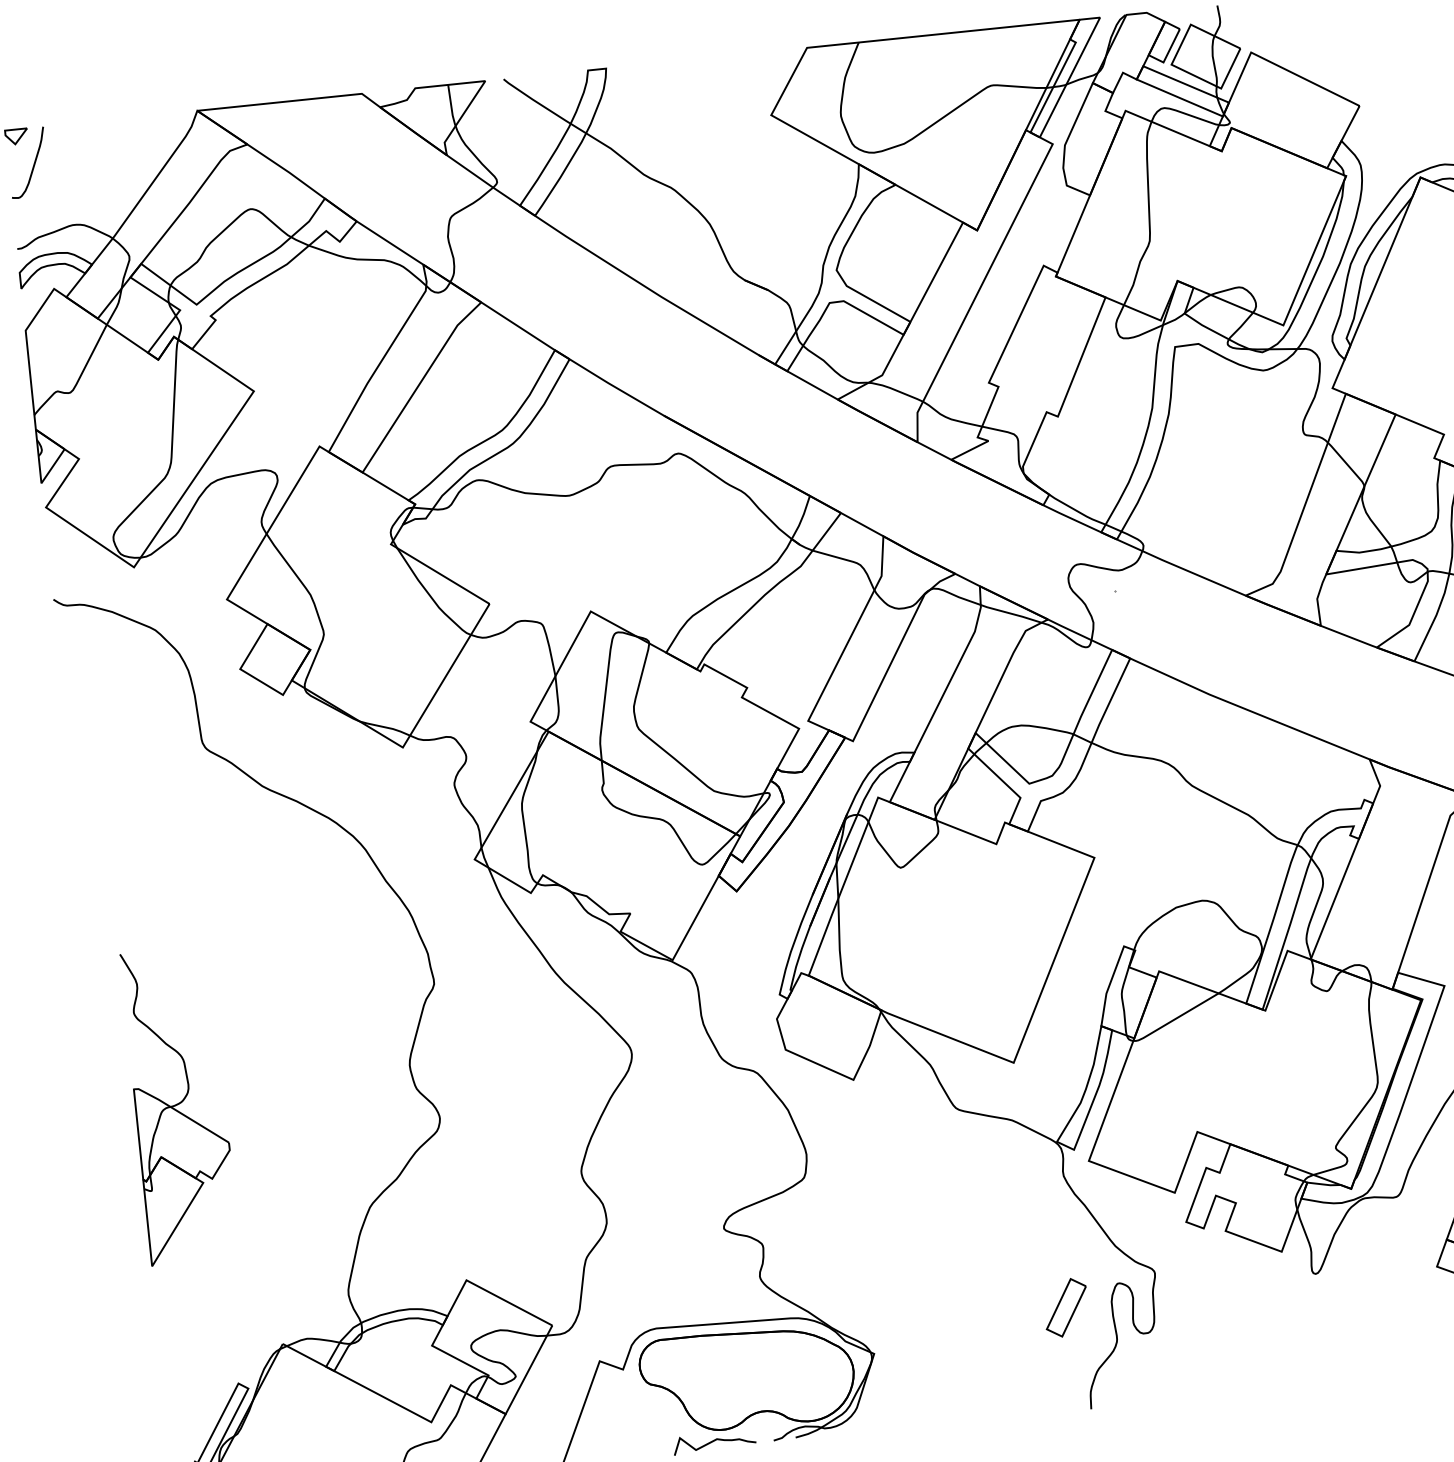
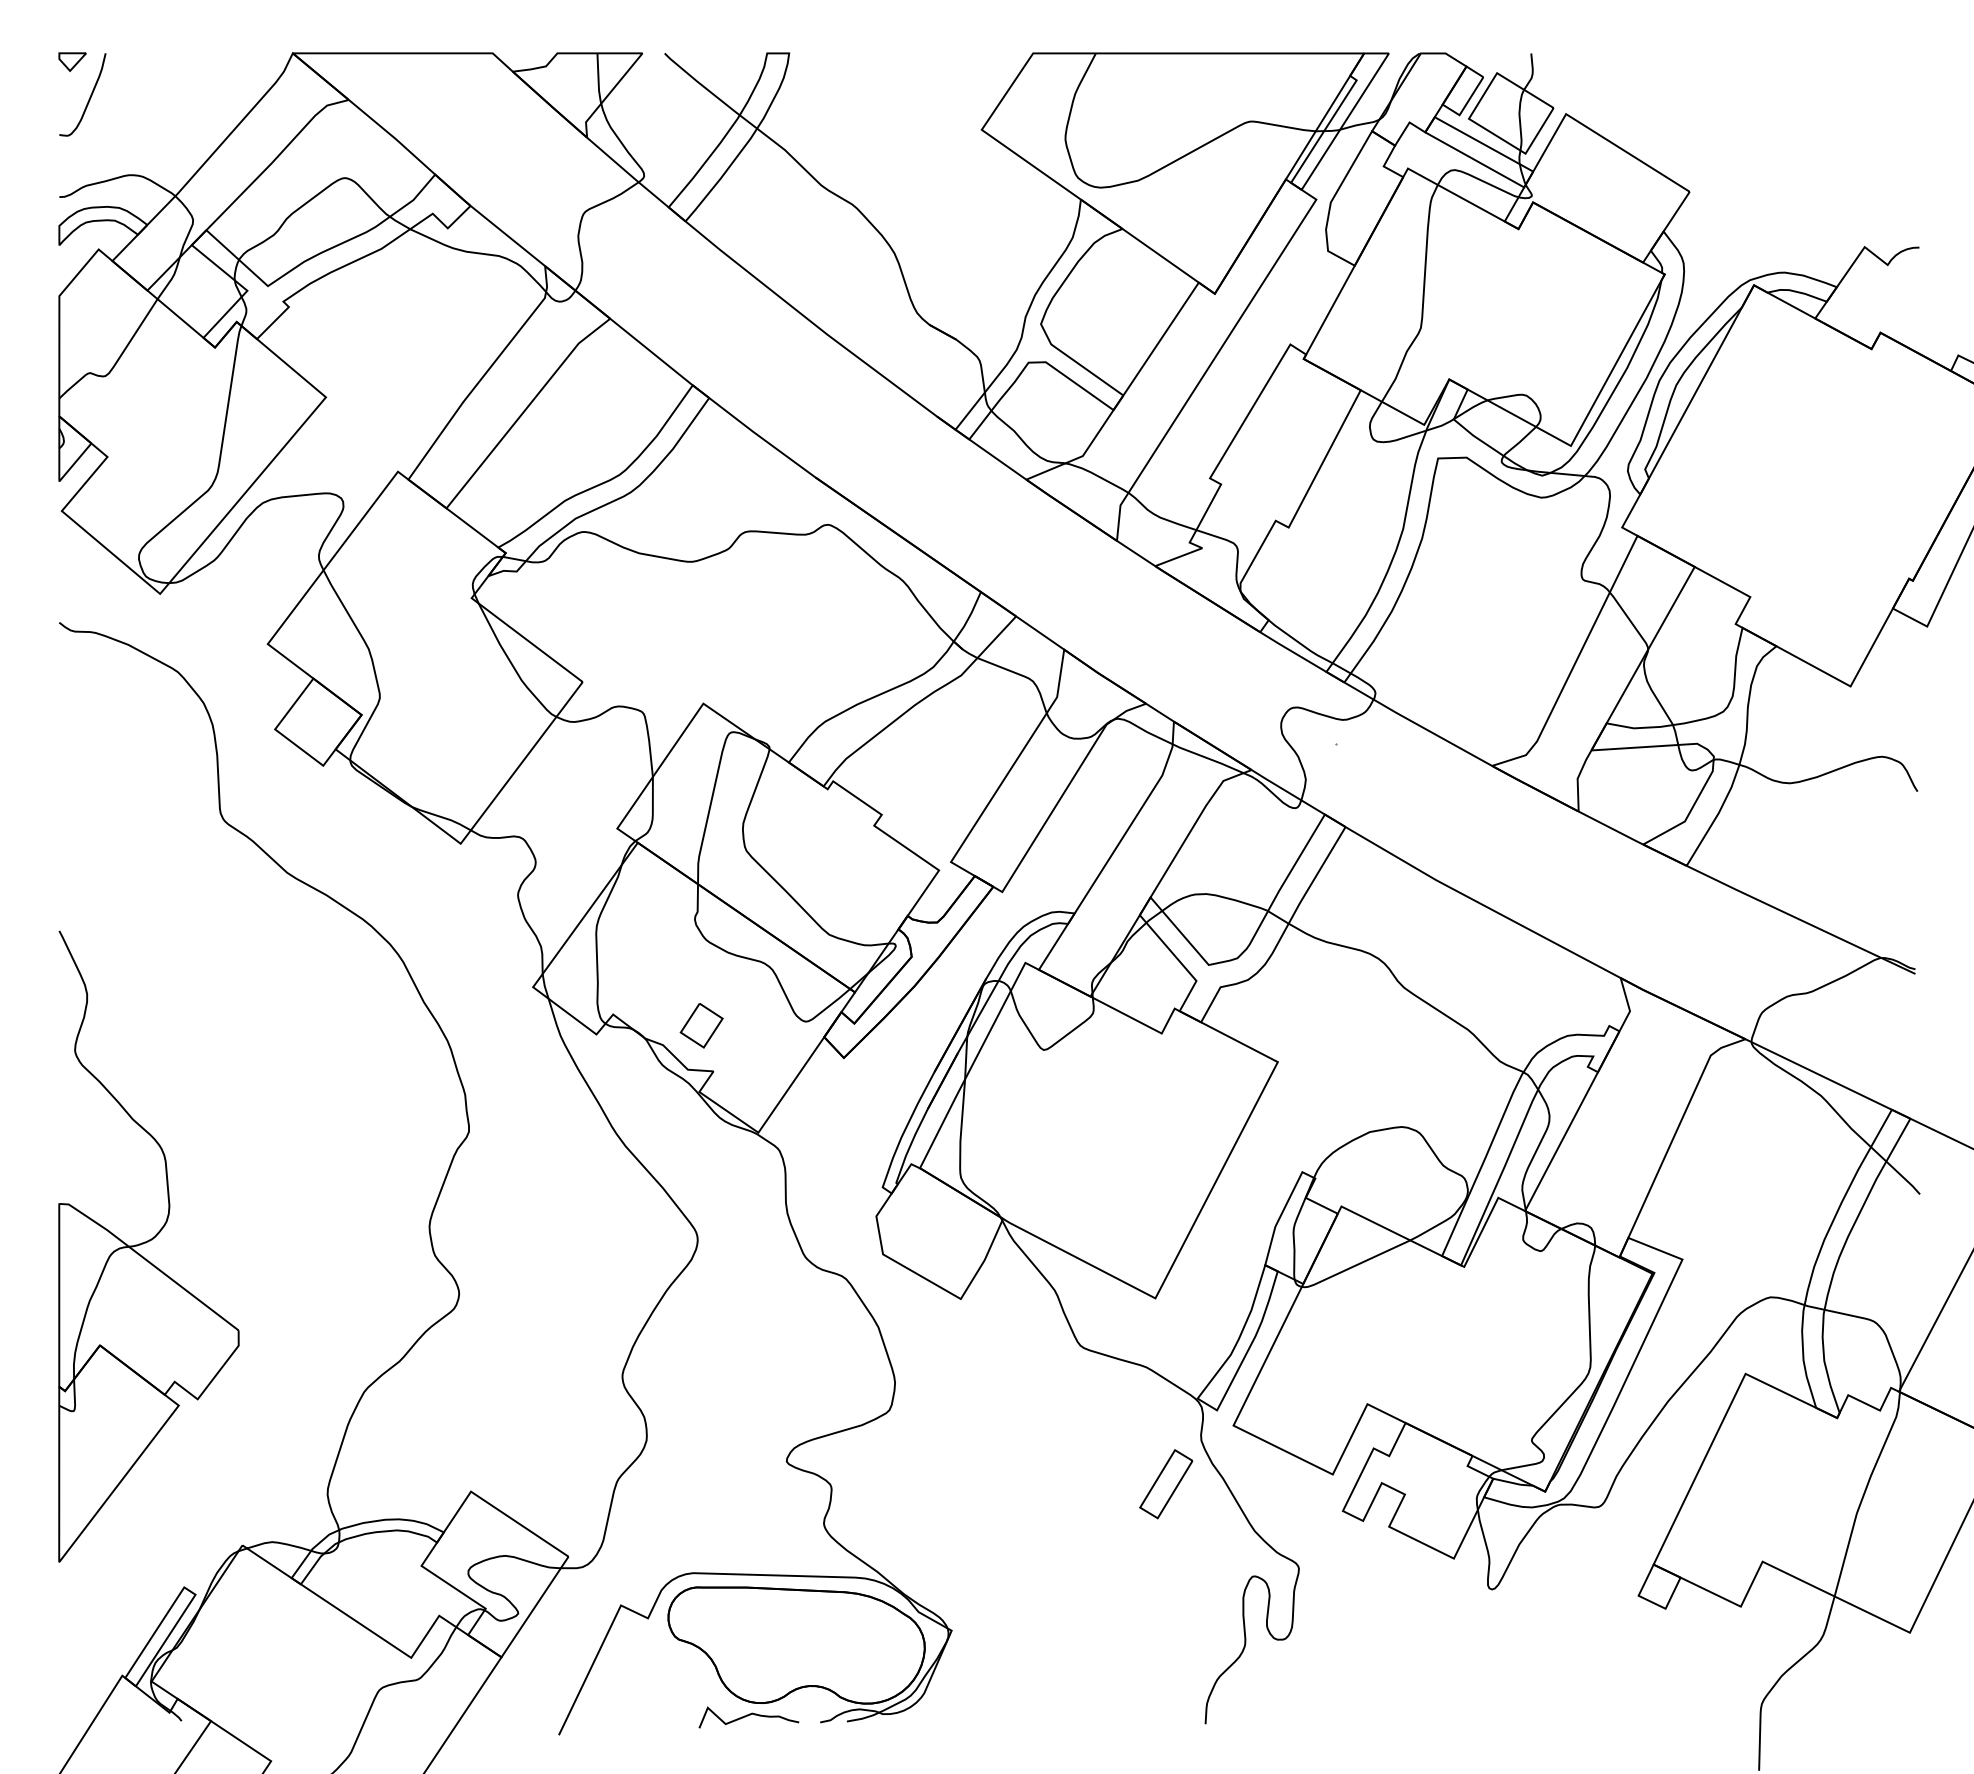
part: (616, 876) -> (701, 1025), added
part: (180, 1105) -> (148, 1246), size x1.67
part: (1066, 1308) -> (1166, 1484), moved

